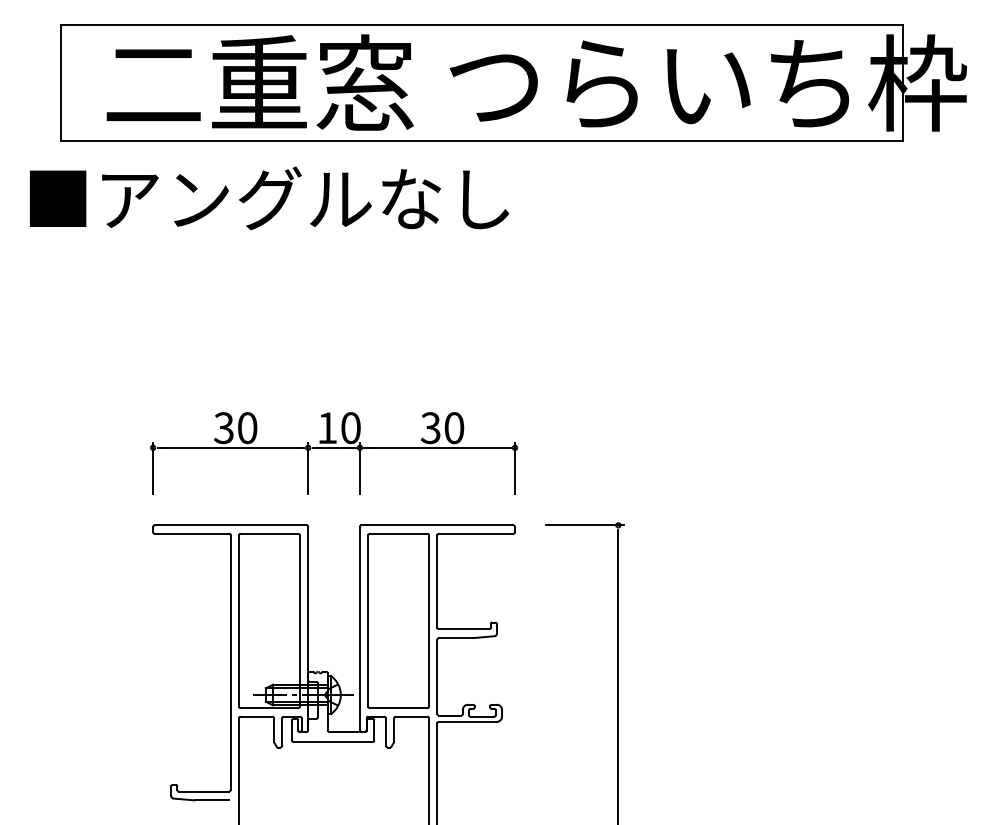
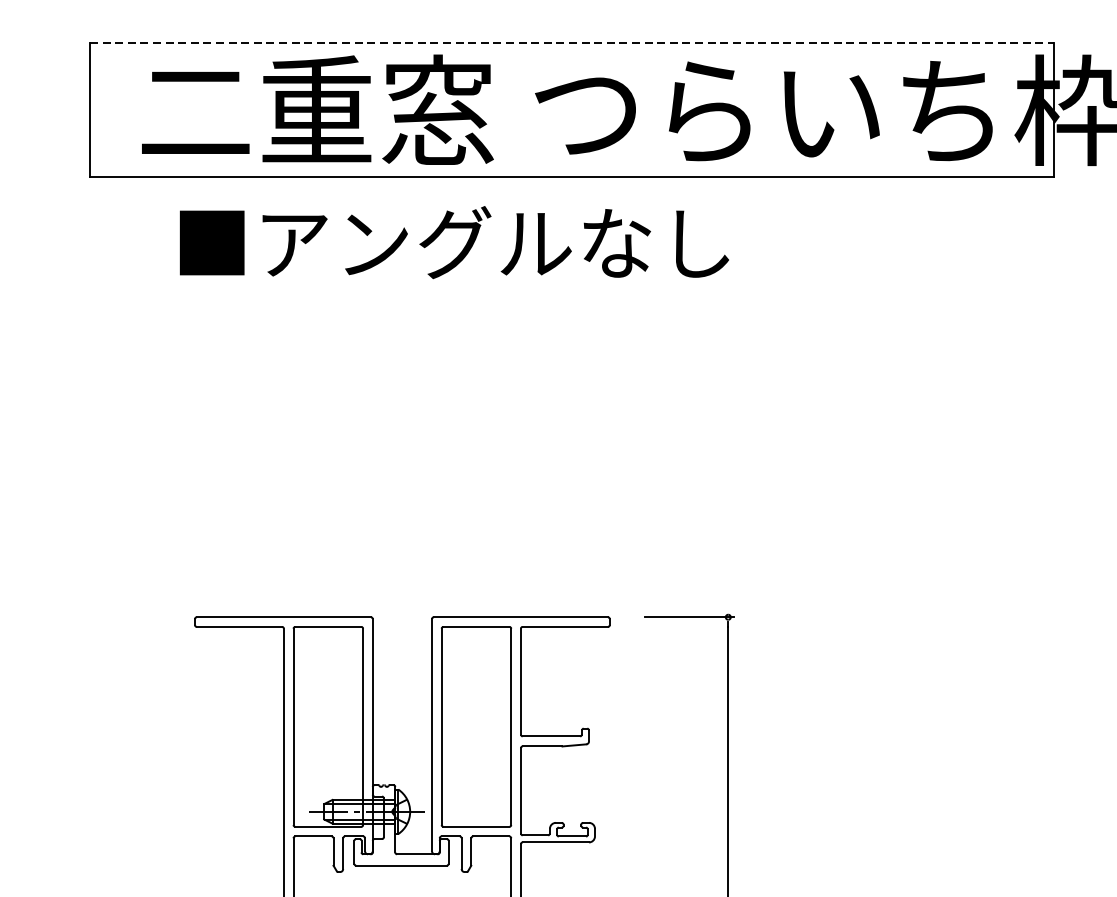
line: (482, 24) -> (572, 43), solid -> dashed
text: (269, 198) -> (454, 242), moved
part: (333, 453) -> (401, 534), removed

